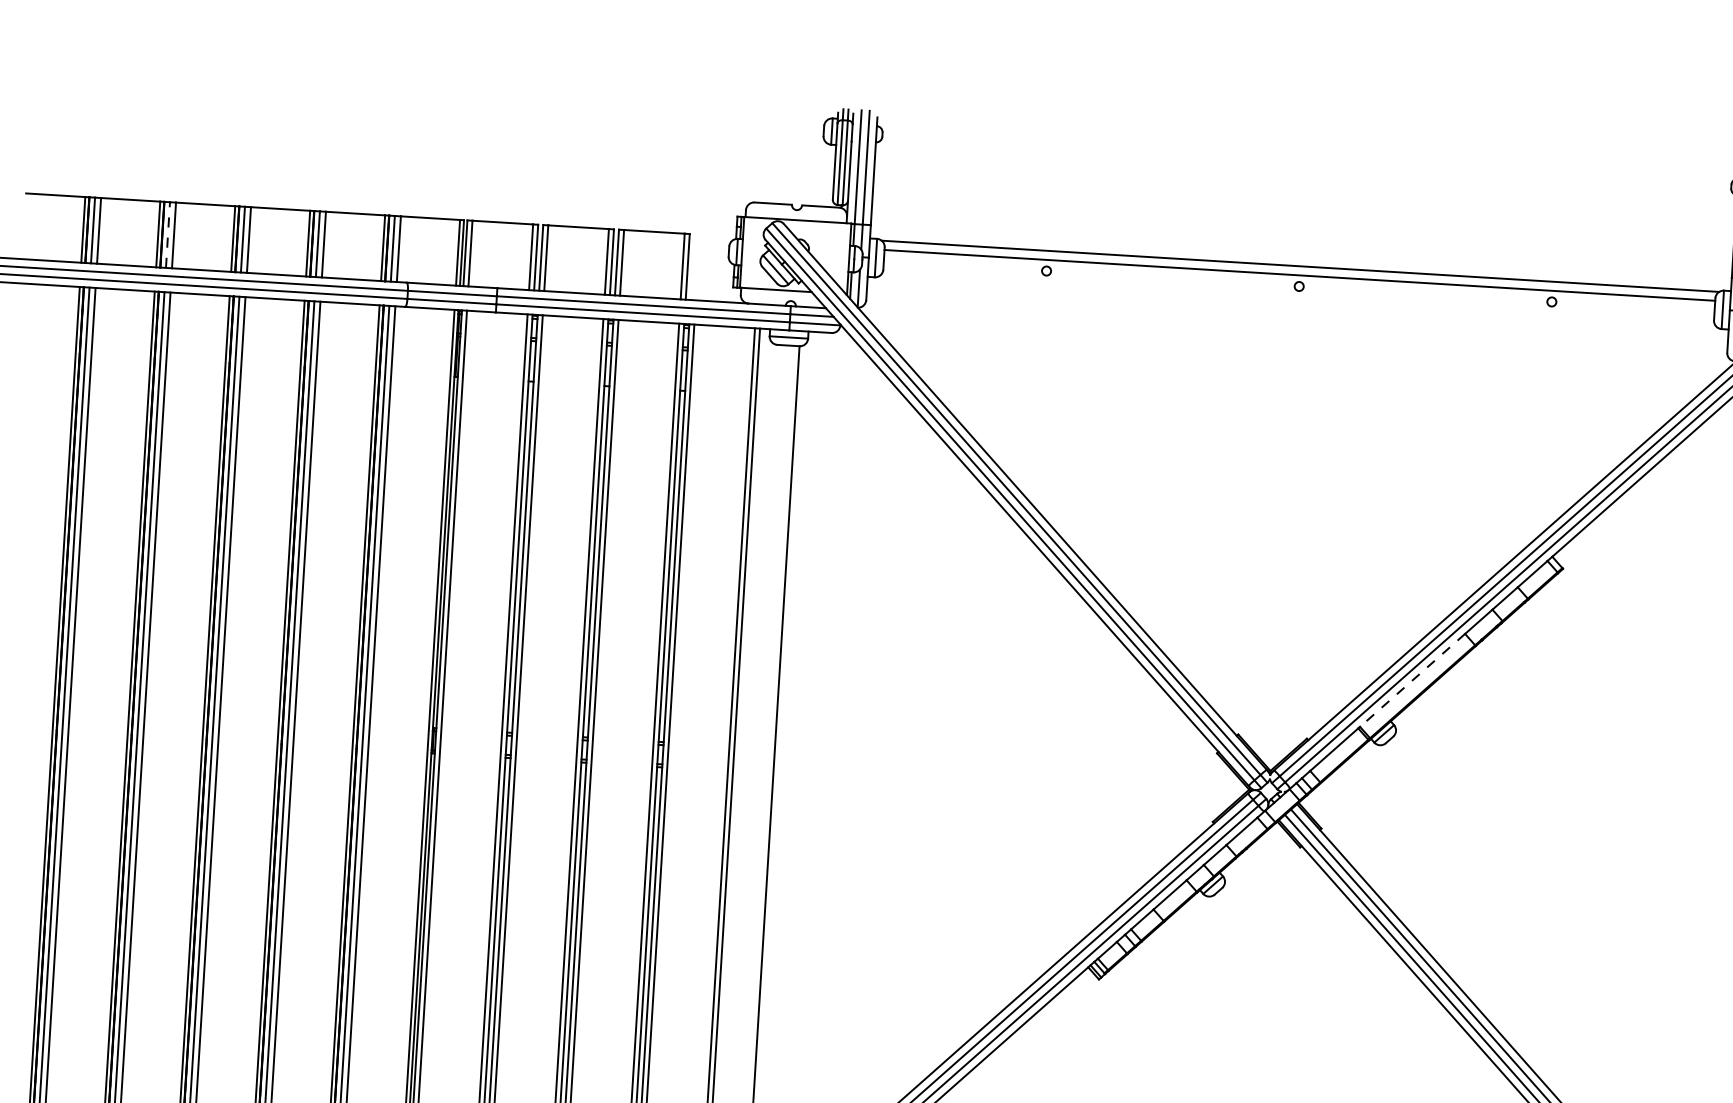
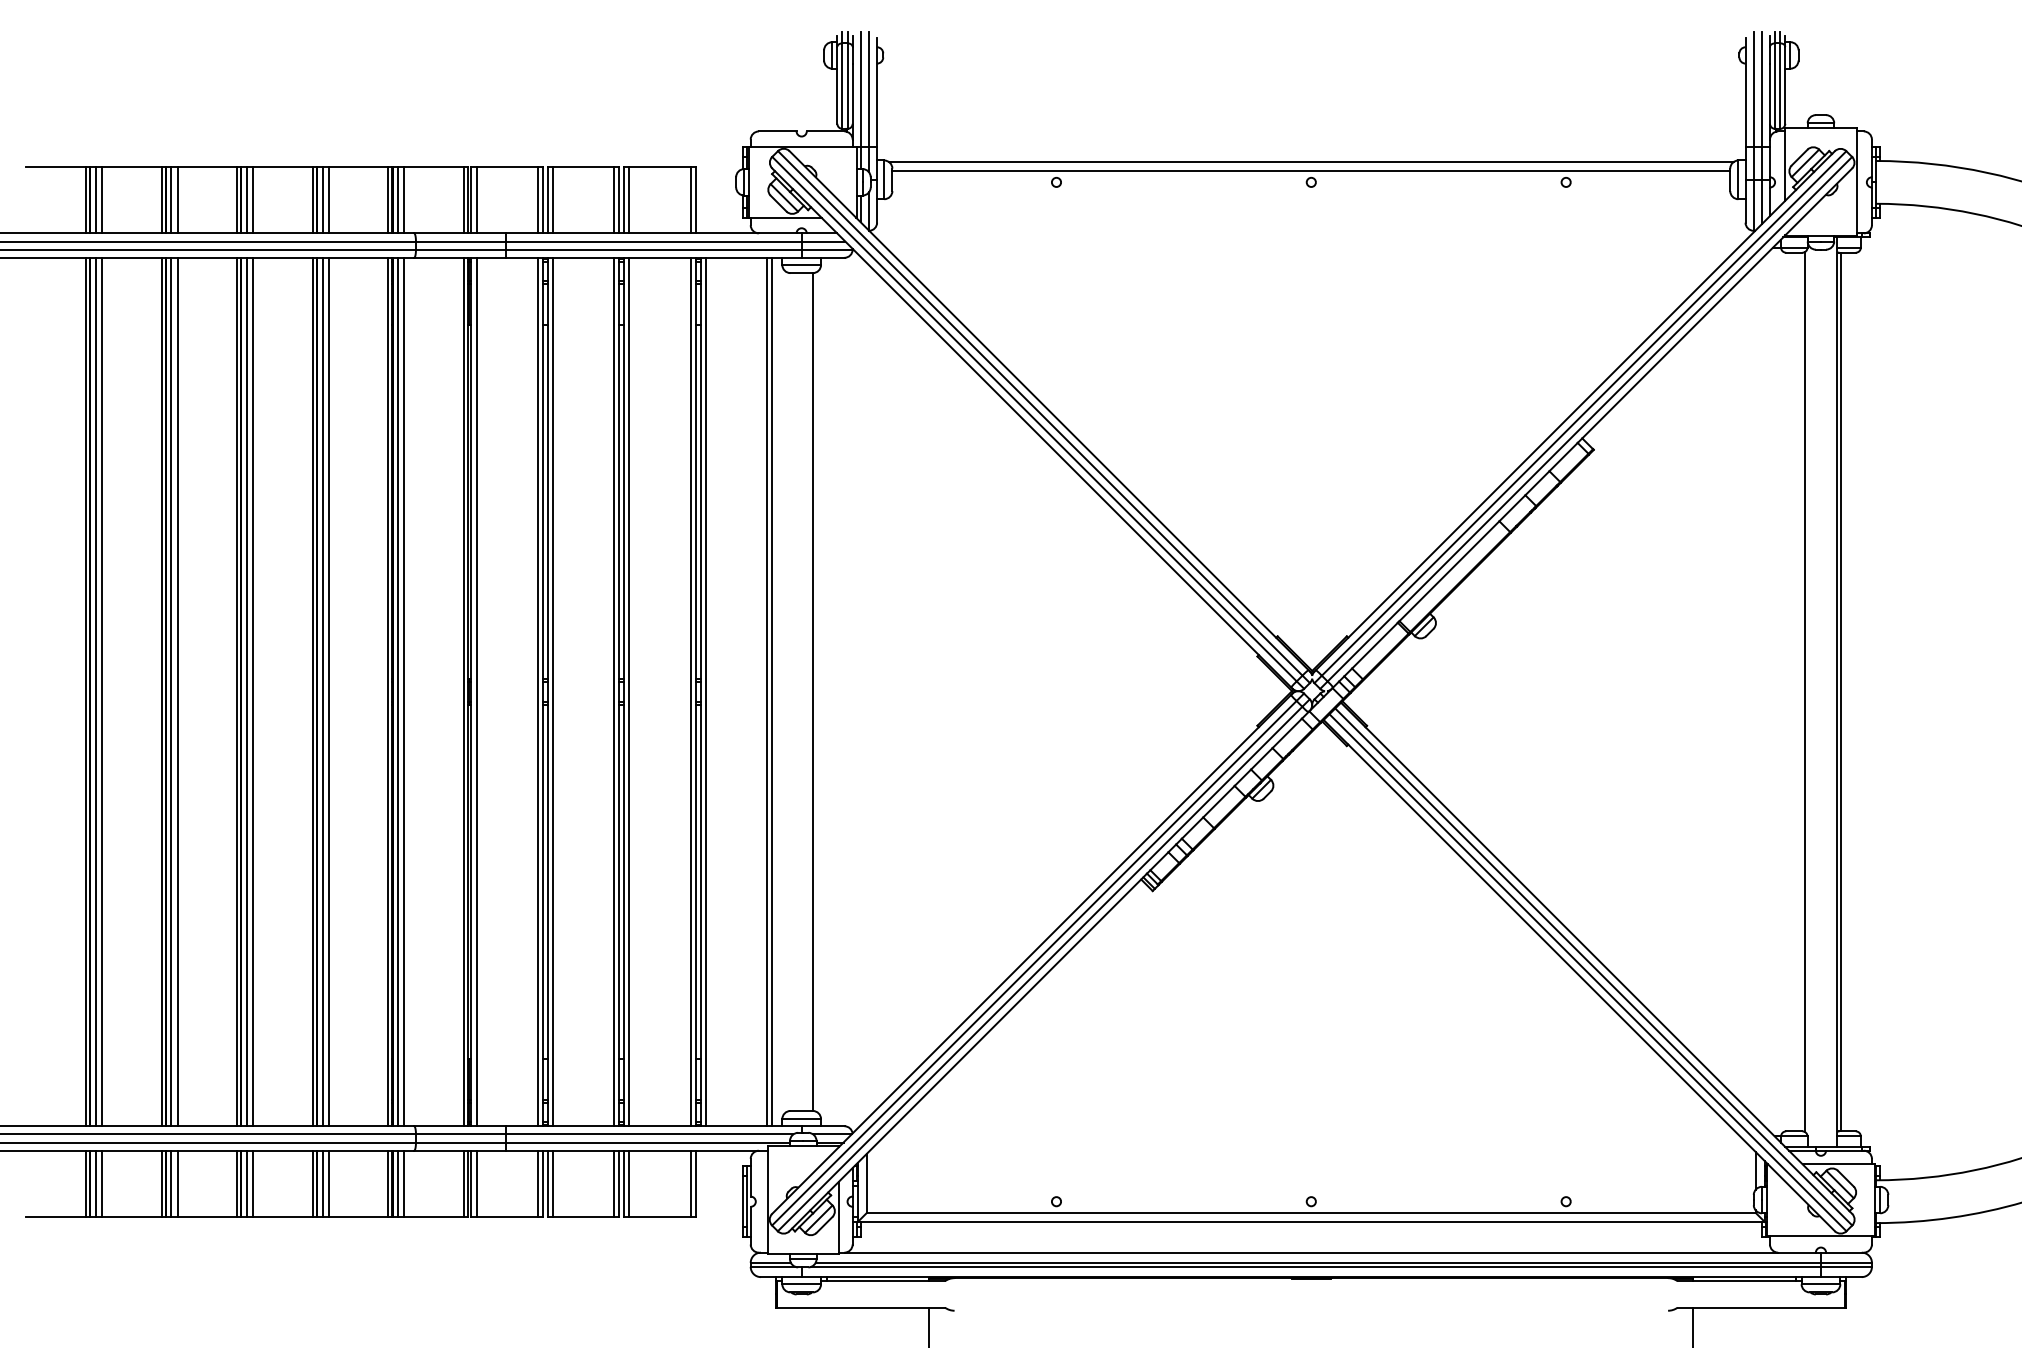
line: (168, 234) -> (171, 199), dashed -> solid
line: (1412, 680) -> (1449, 571), dashed -> solid

